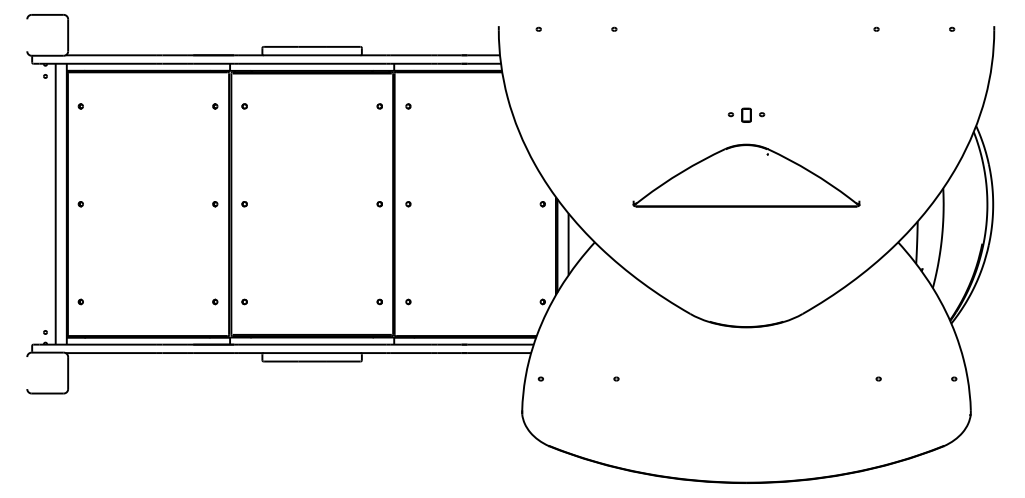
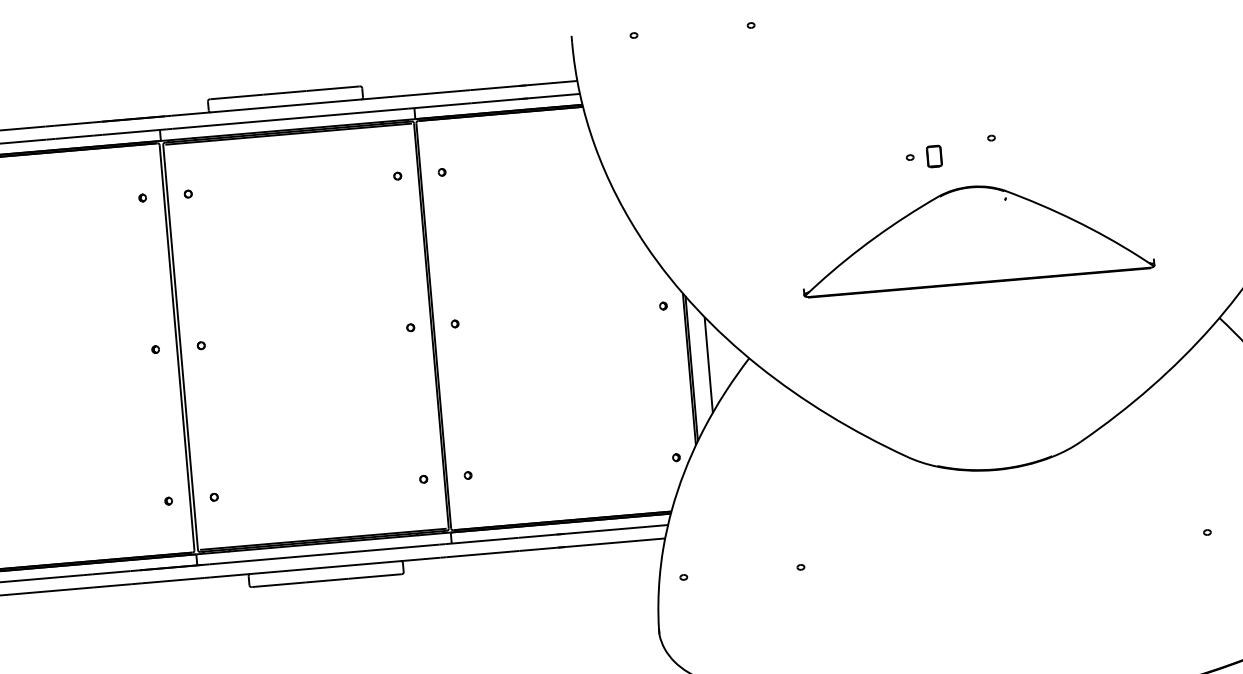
part: (739, 114) -> (923, 156), moved

